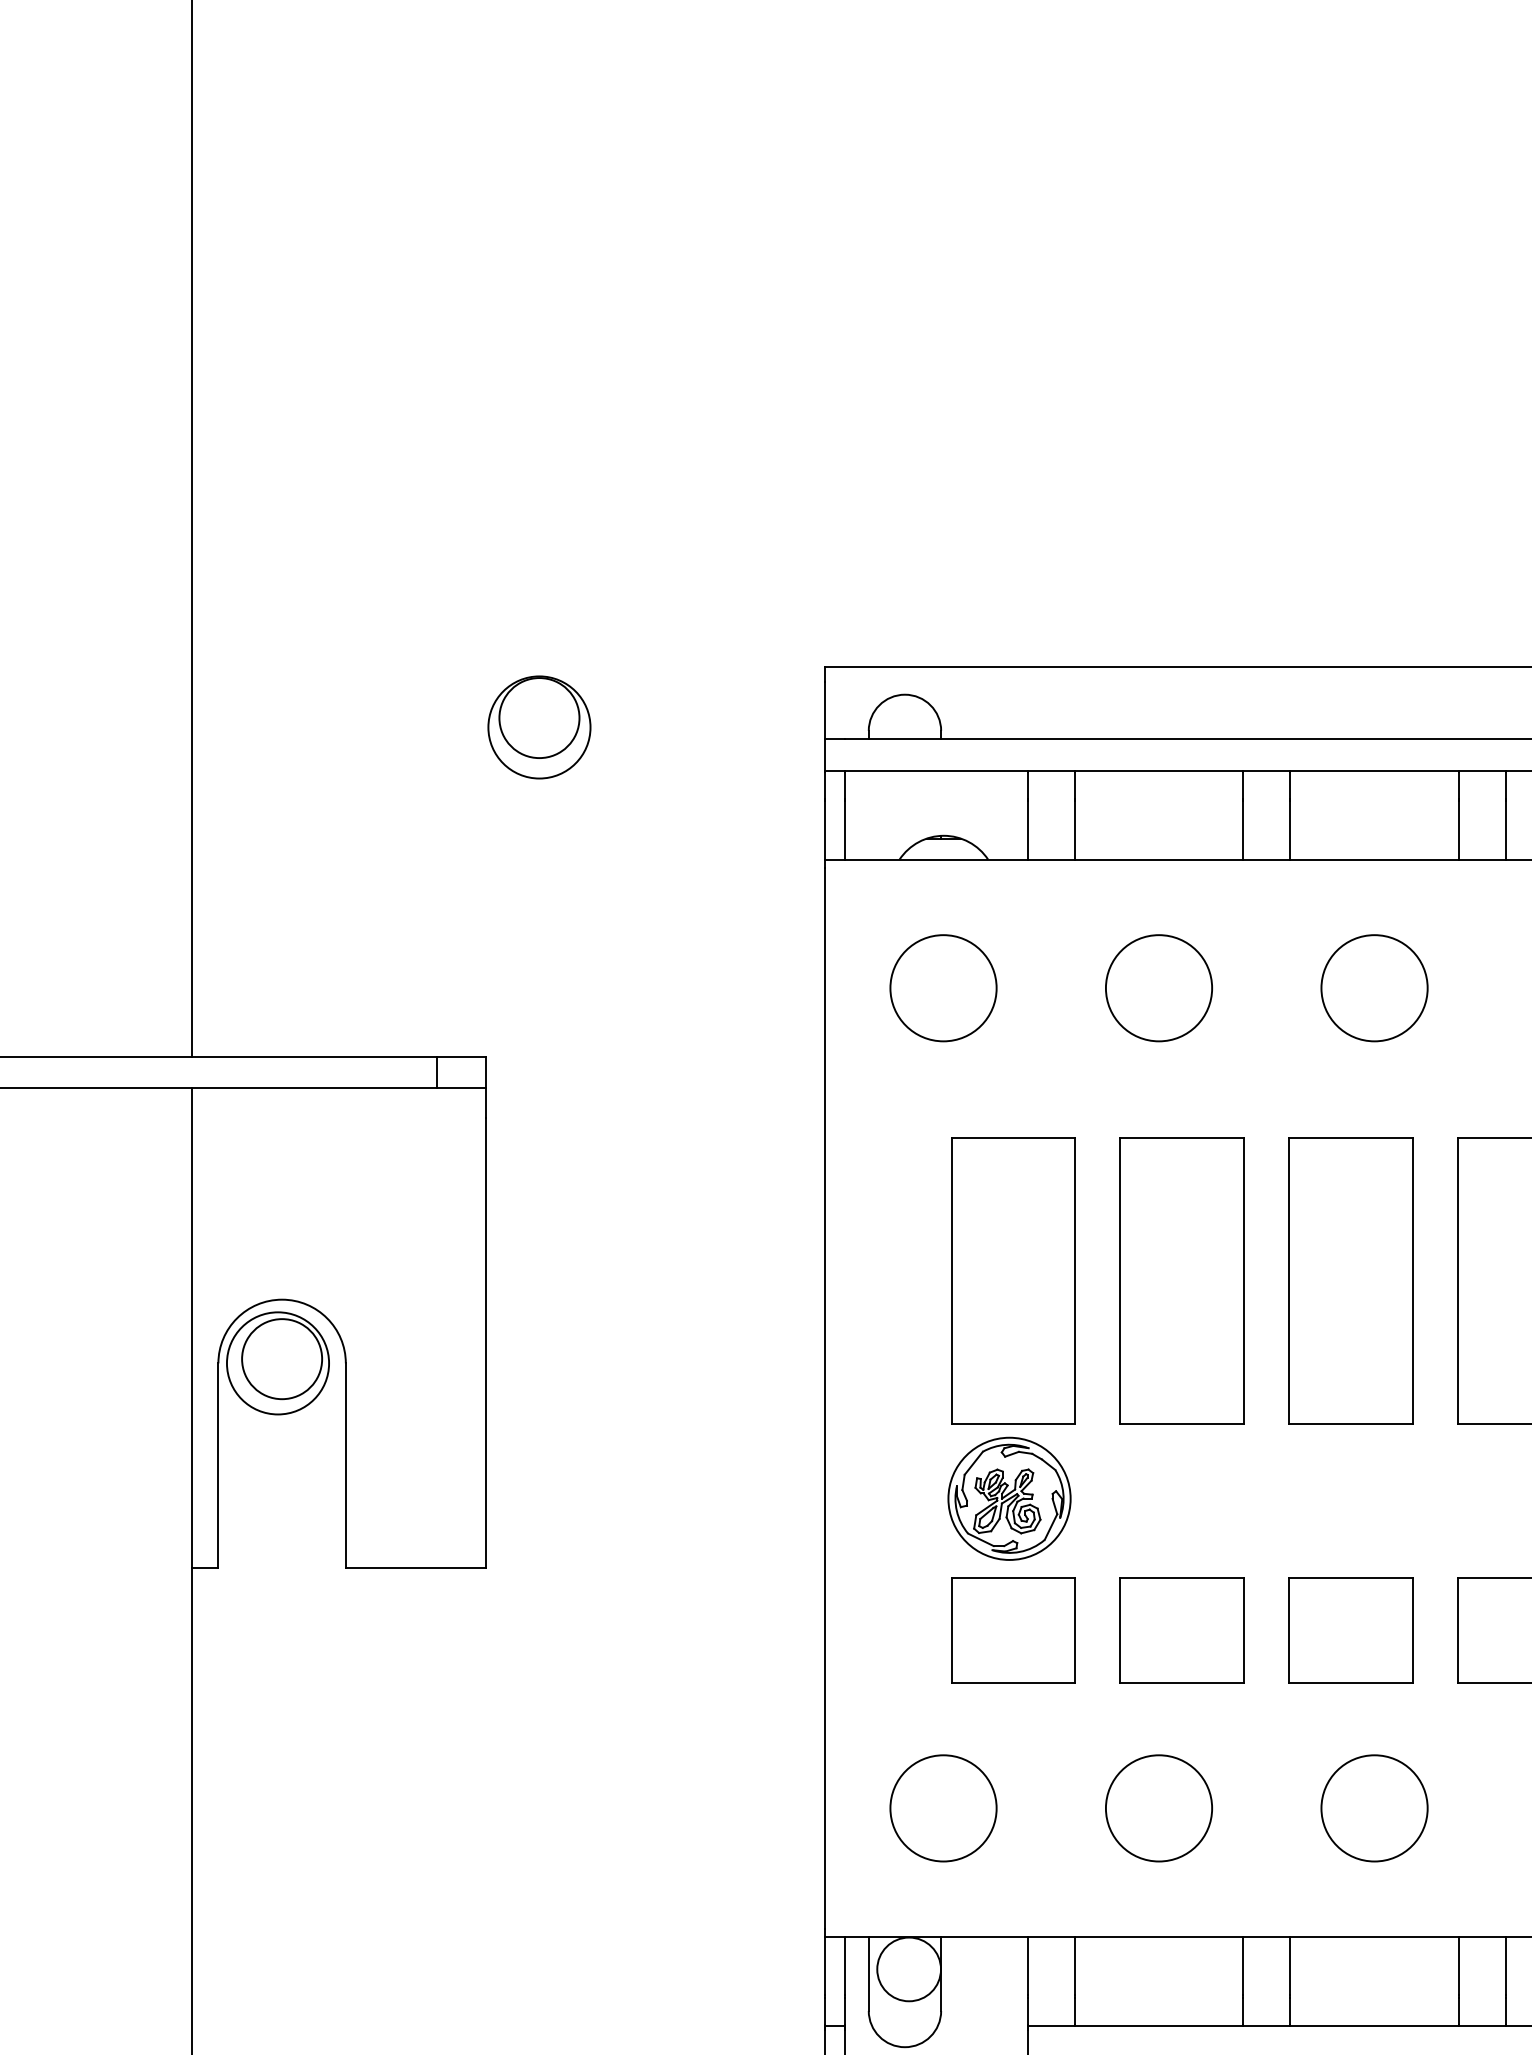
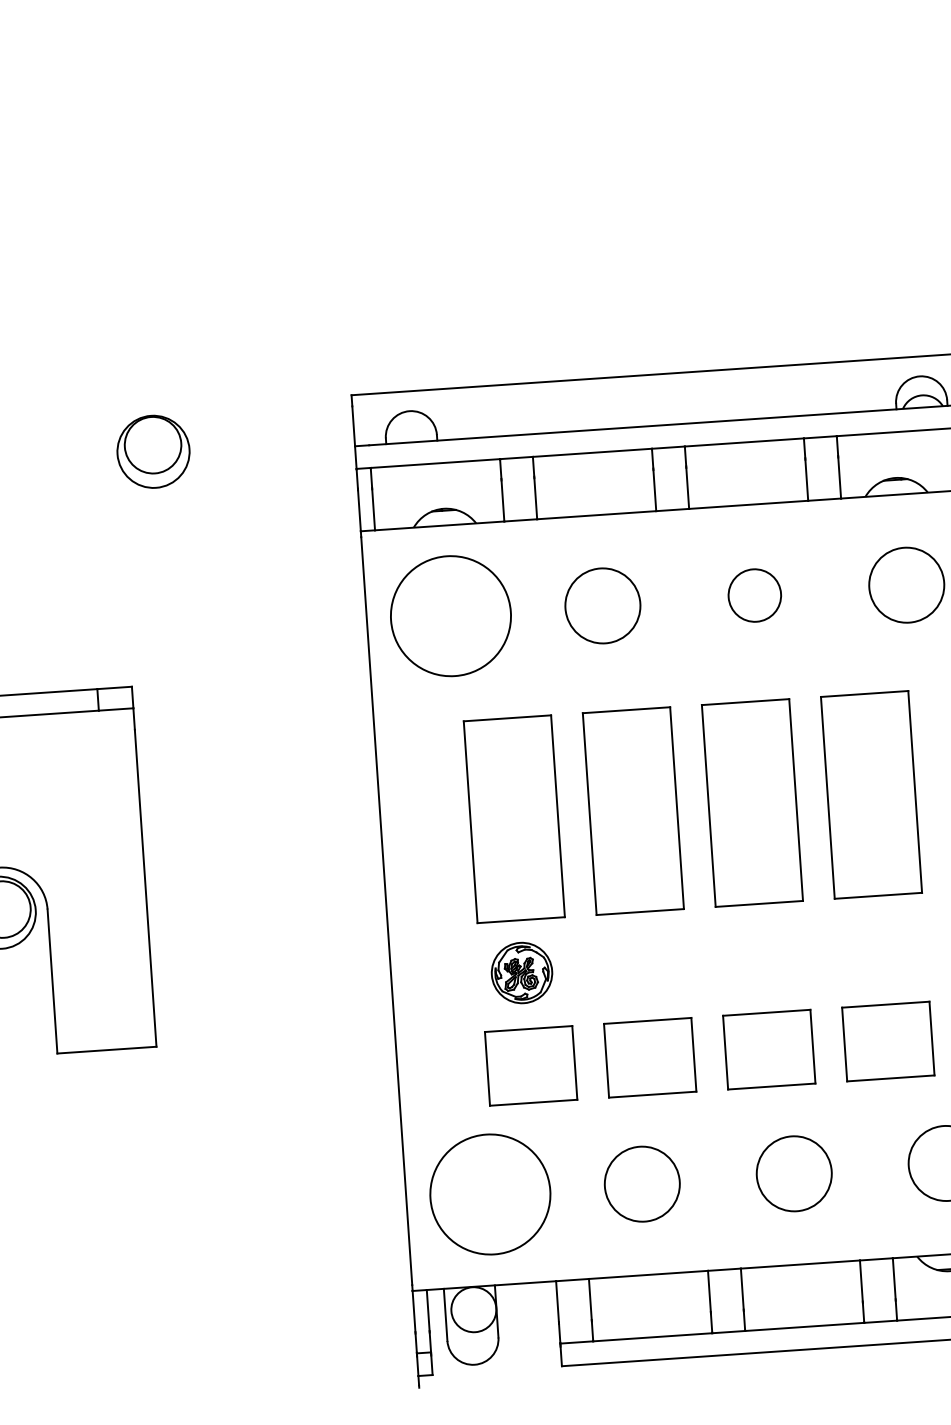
circle: (943, 988) -> (450, 616), size x1.6
circle: (1374, 988) -> (754, 595), size x0.7
part: (1009, 1498) -> (522, 972), size x0.7
circle: (943, 1808) -> (490, 1194), size x1.6

